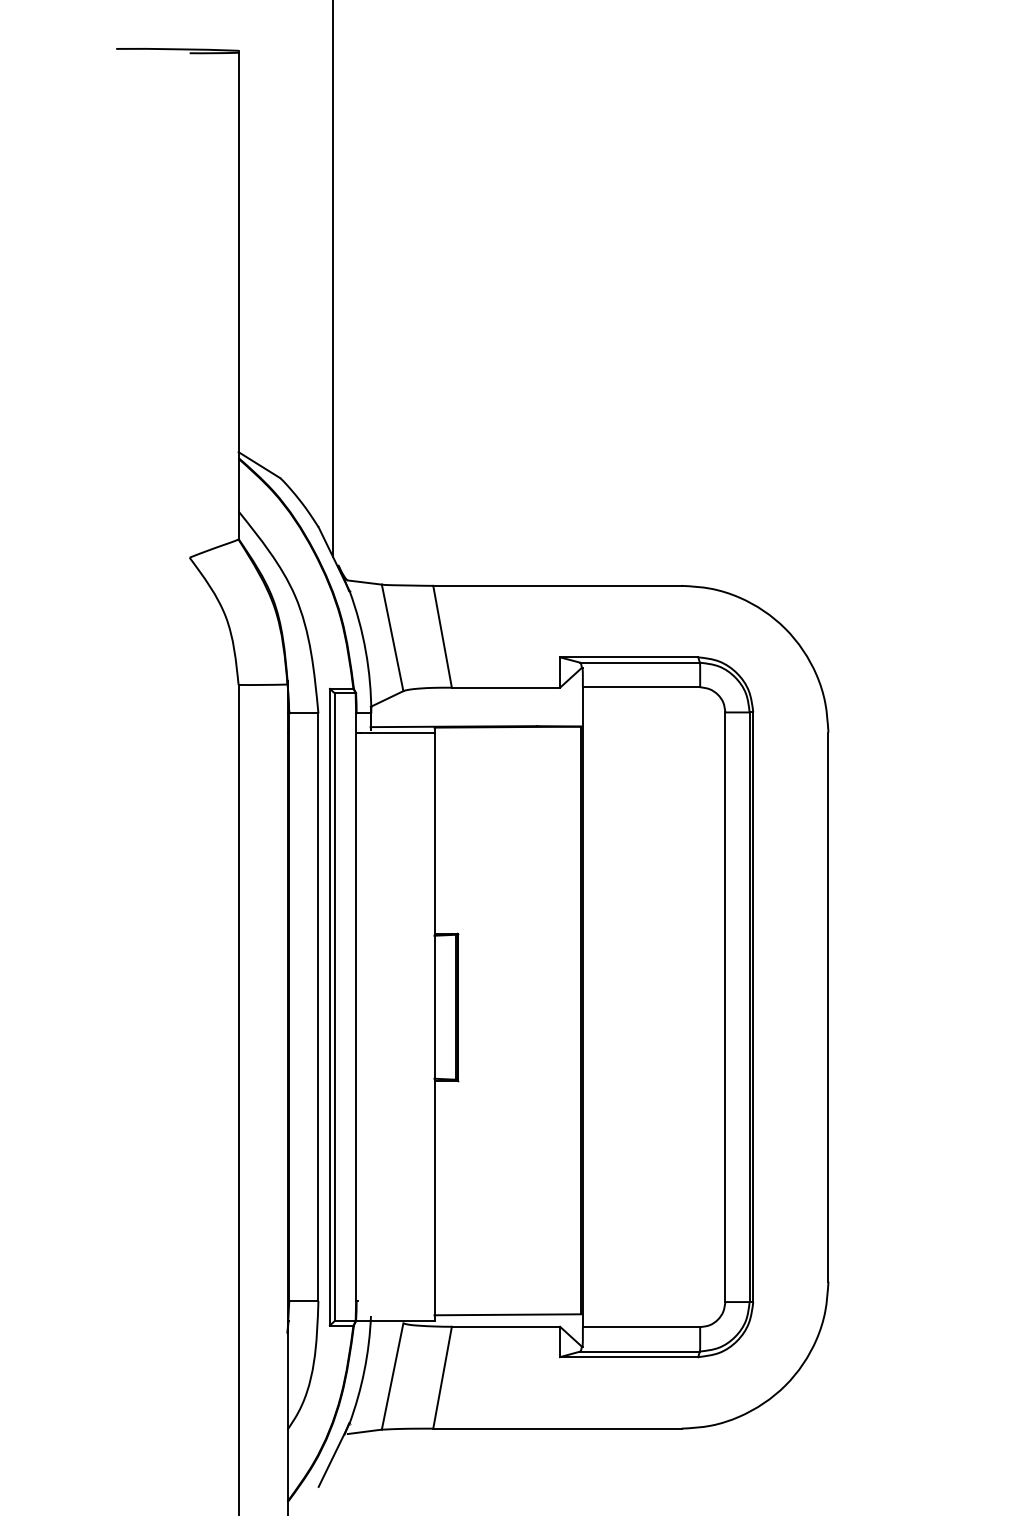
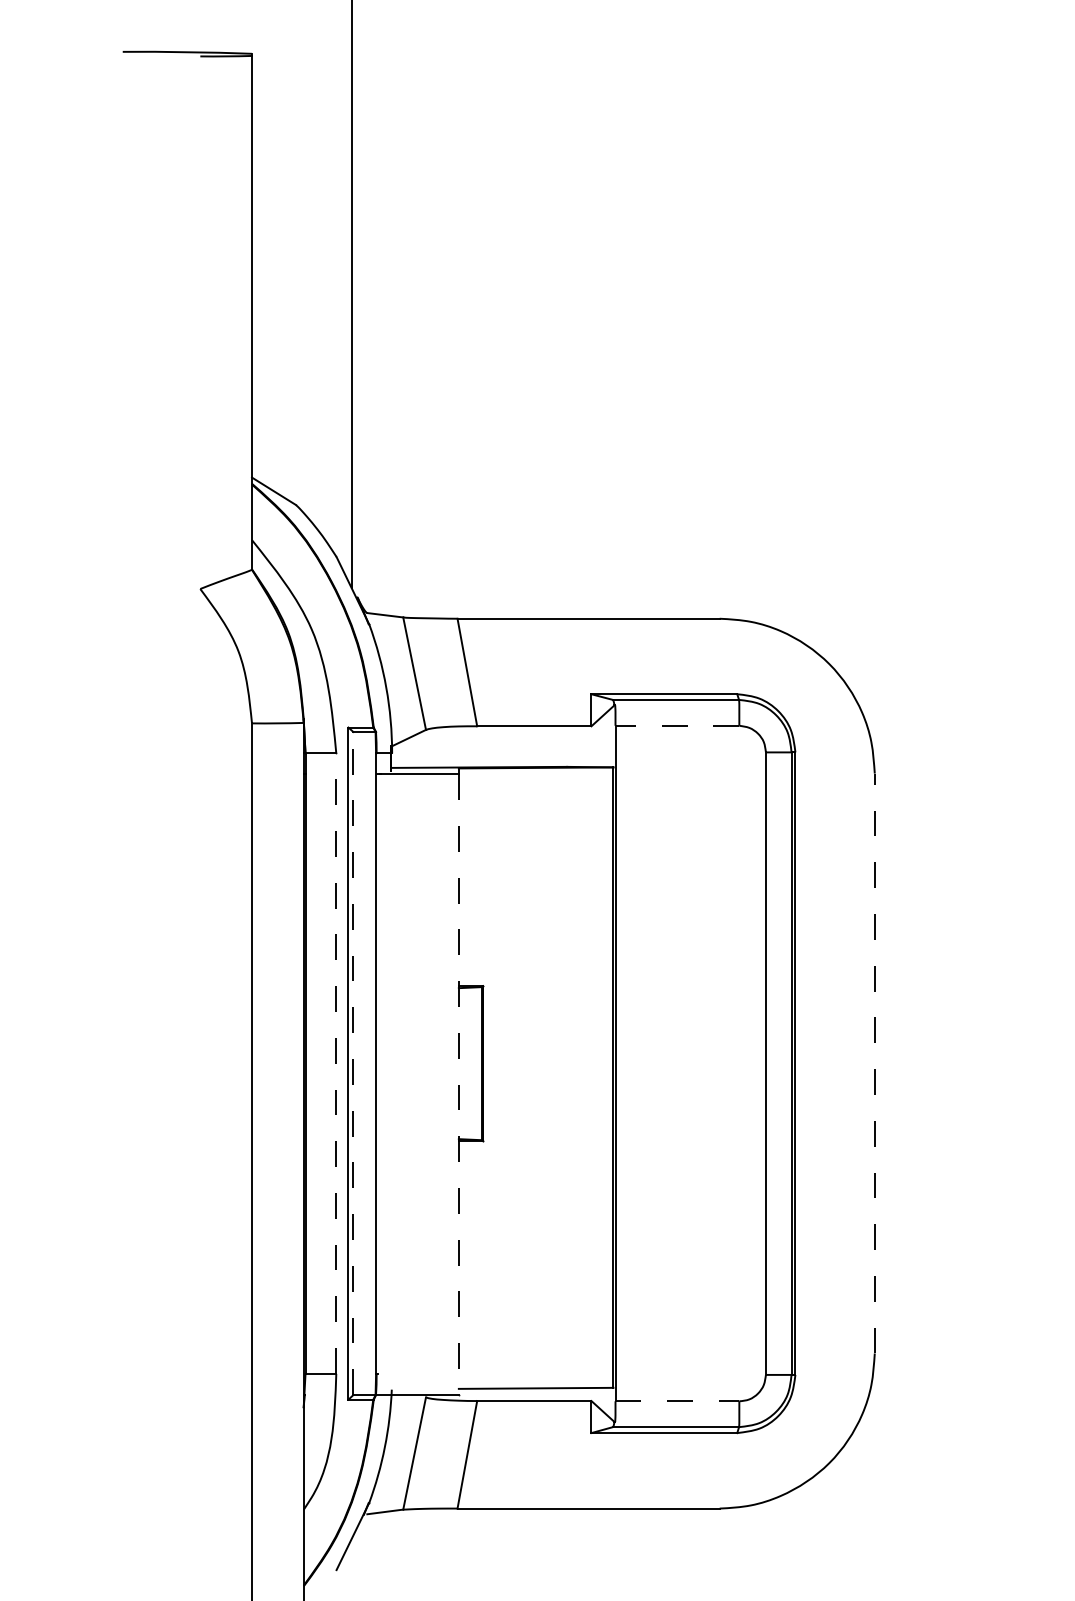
line: (641, 687) -> (677, 726), solid -> dashed
line: (334, 1006) -> (353, 1062), solid -> dashed
line: (318, 1007) -> (336, 1063), solid -> dashed
line: (828, 1007) -> (874, 1063), solid -> dashed
line: (434, 1027) -> (458, 1085), solid -> dashed
line: (641, 1327) -> (677, 1401), solid -> dashed

